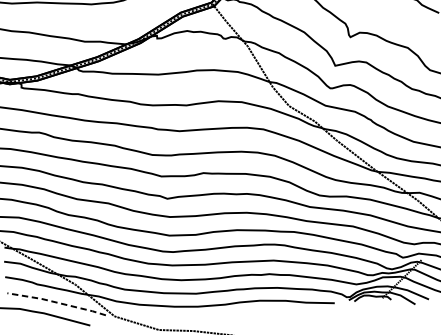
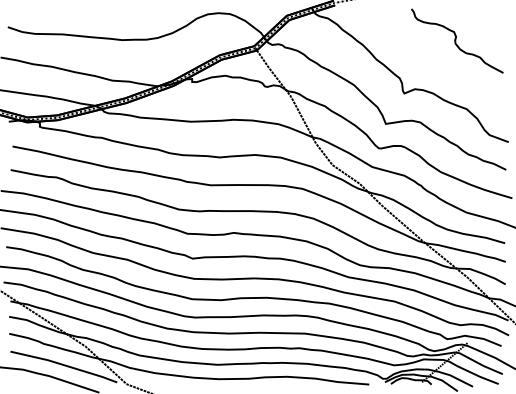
line: (57, 302) -> (64, 365), dashed -> solid

